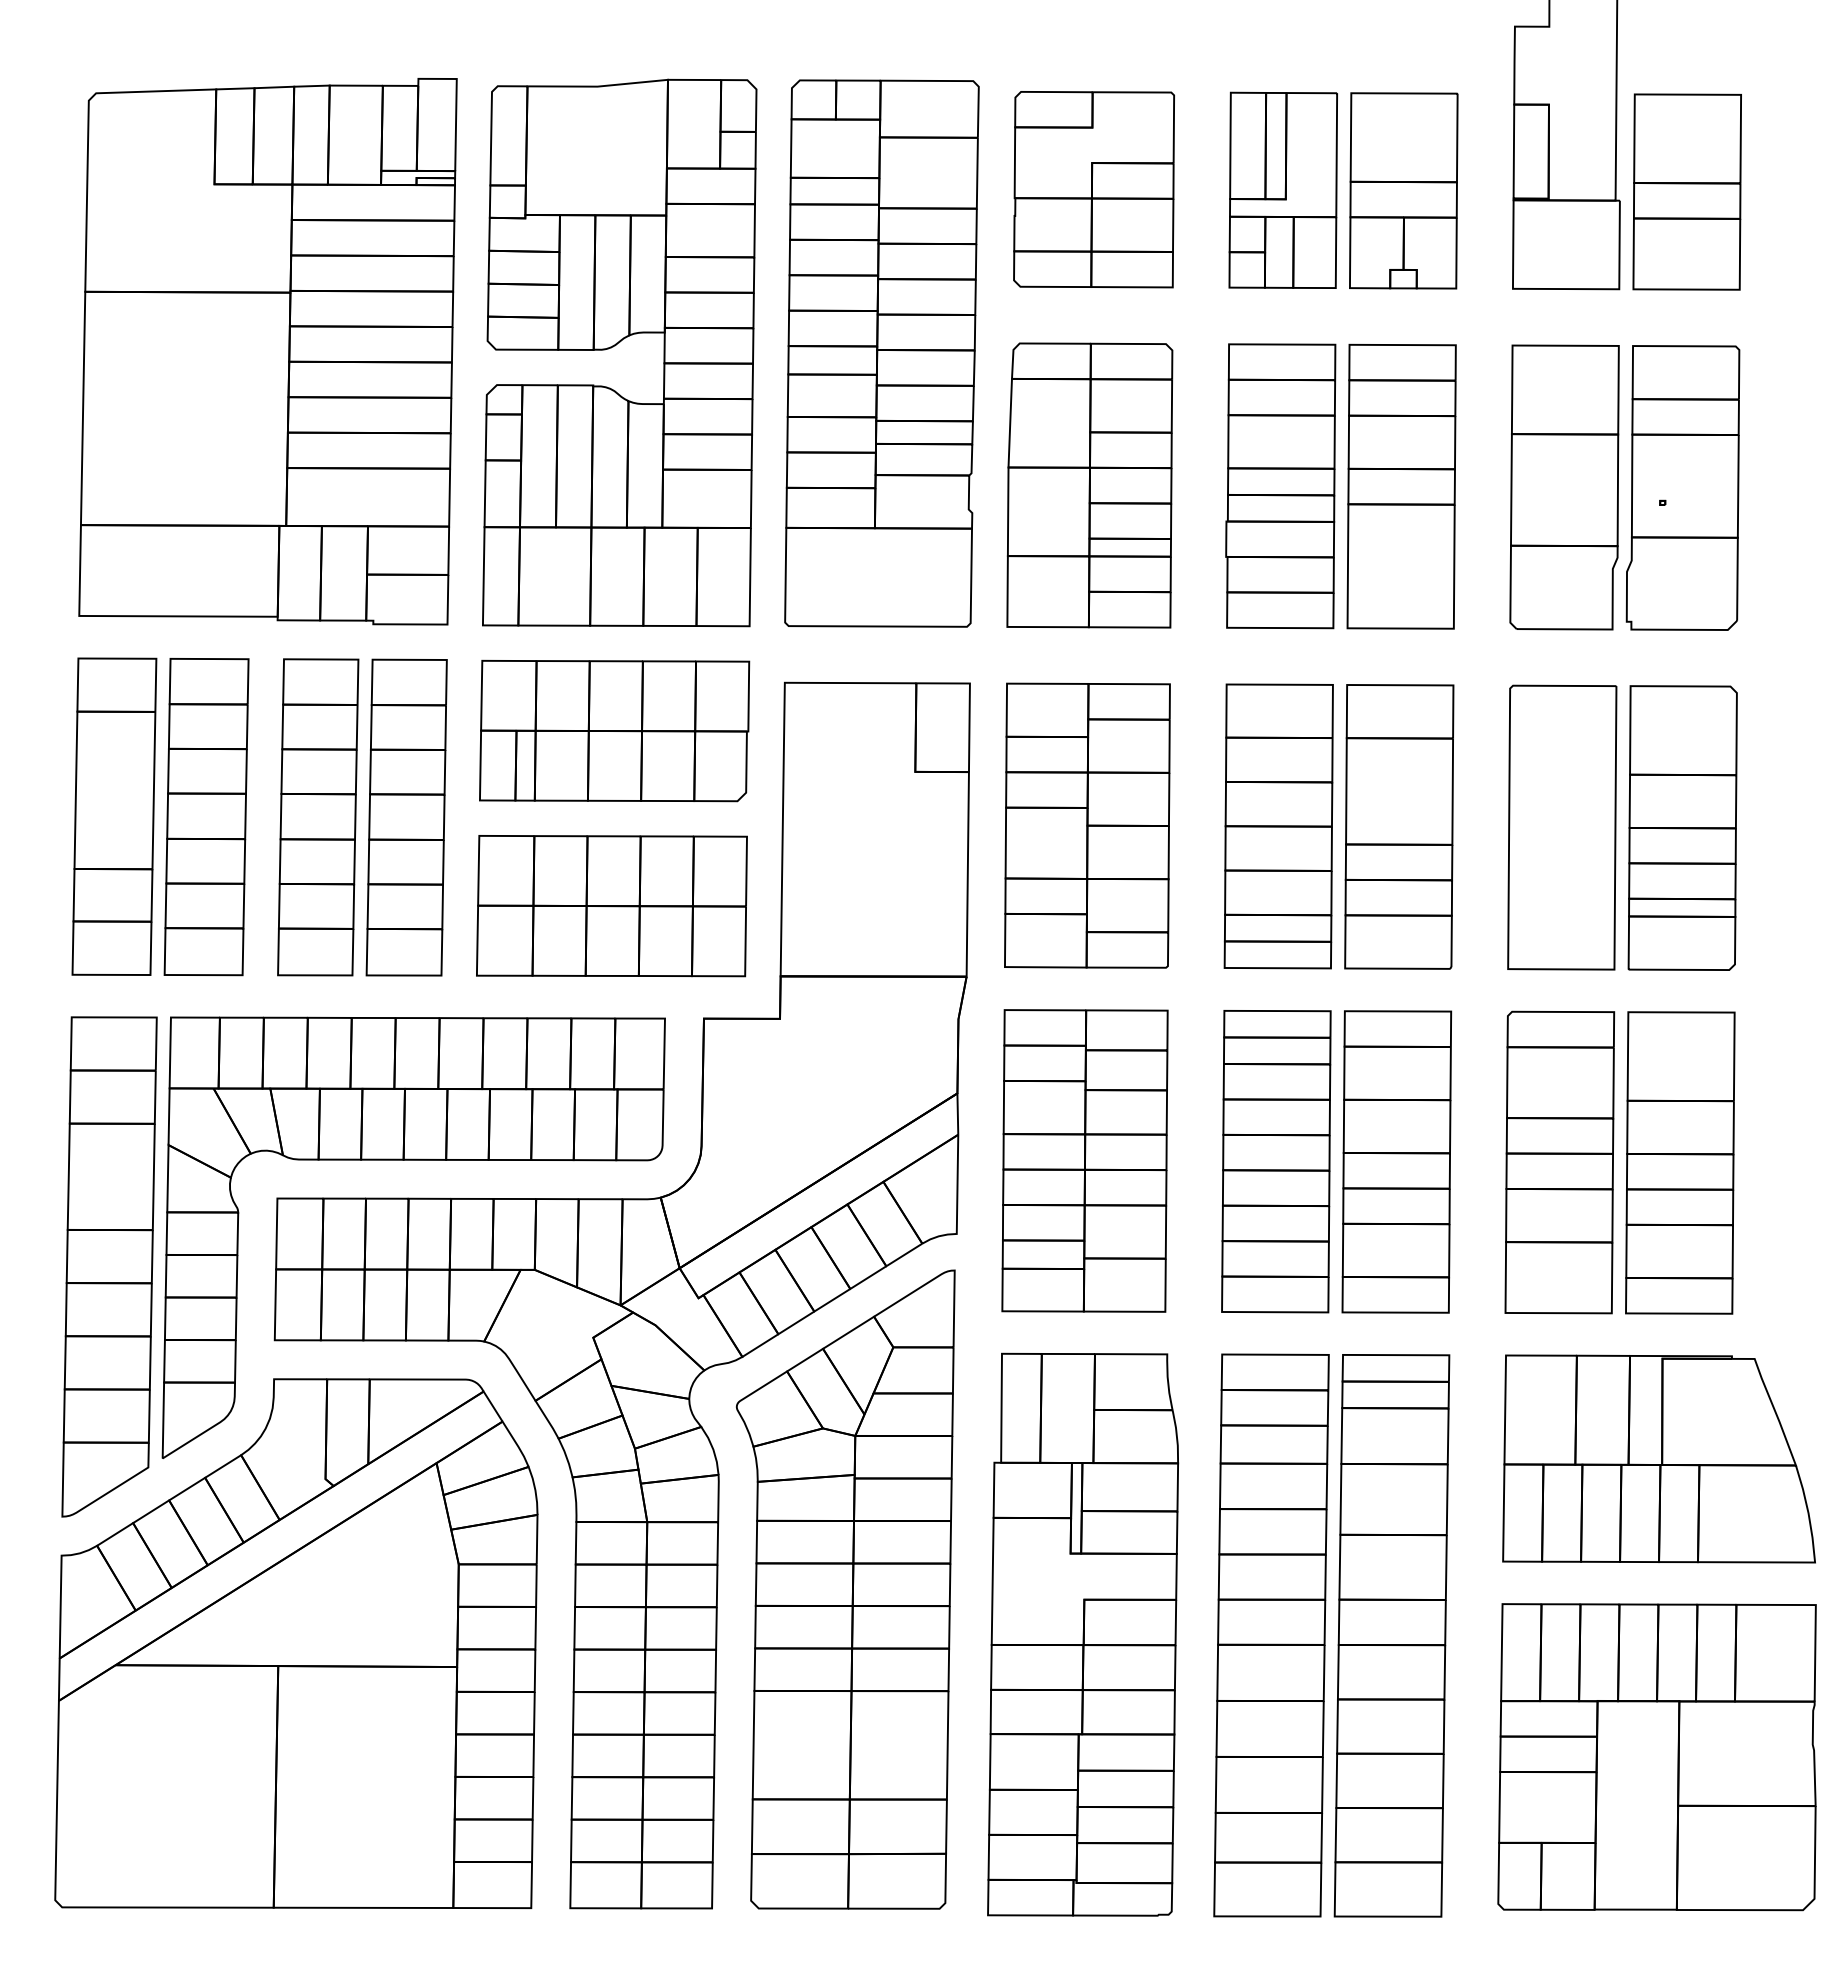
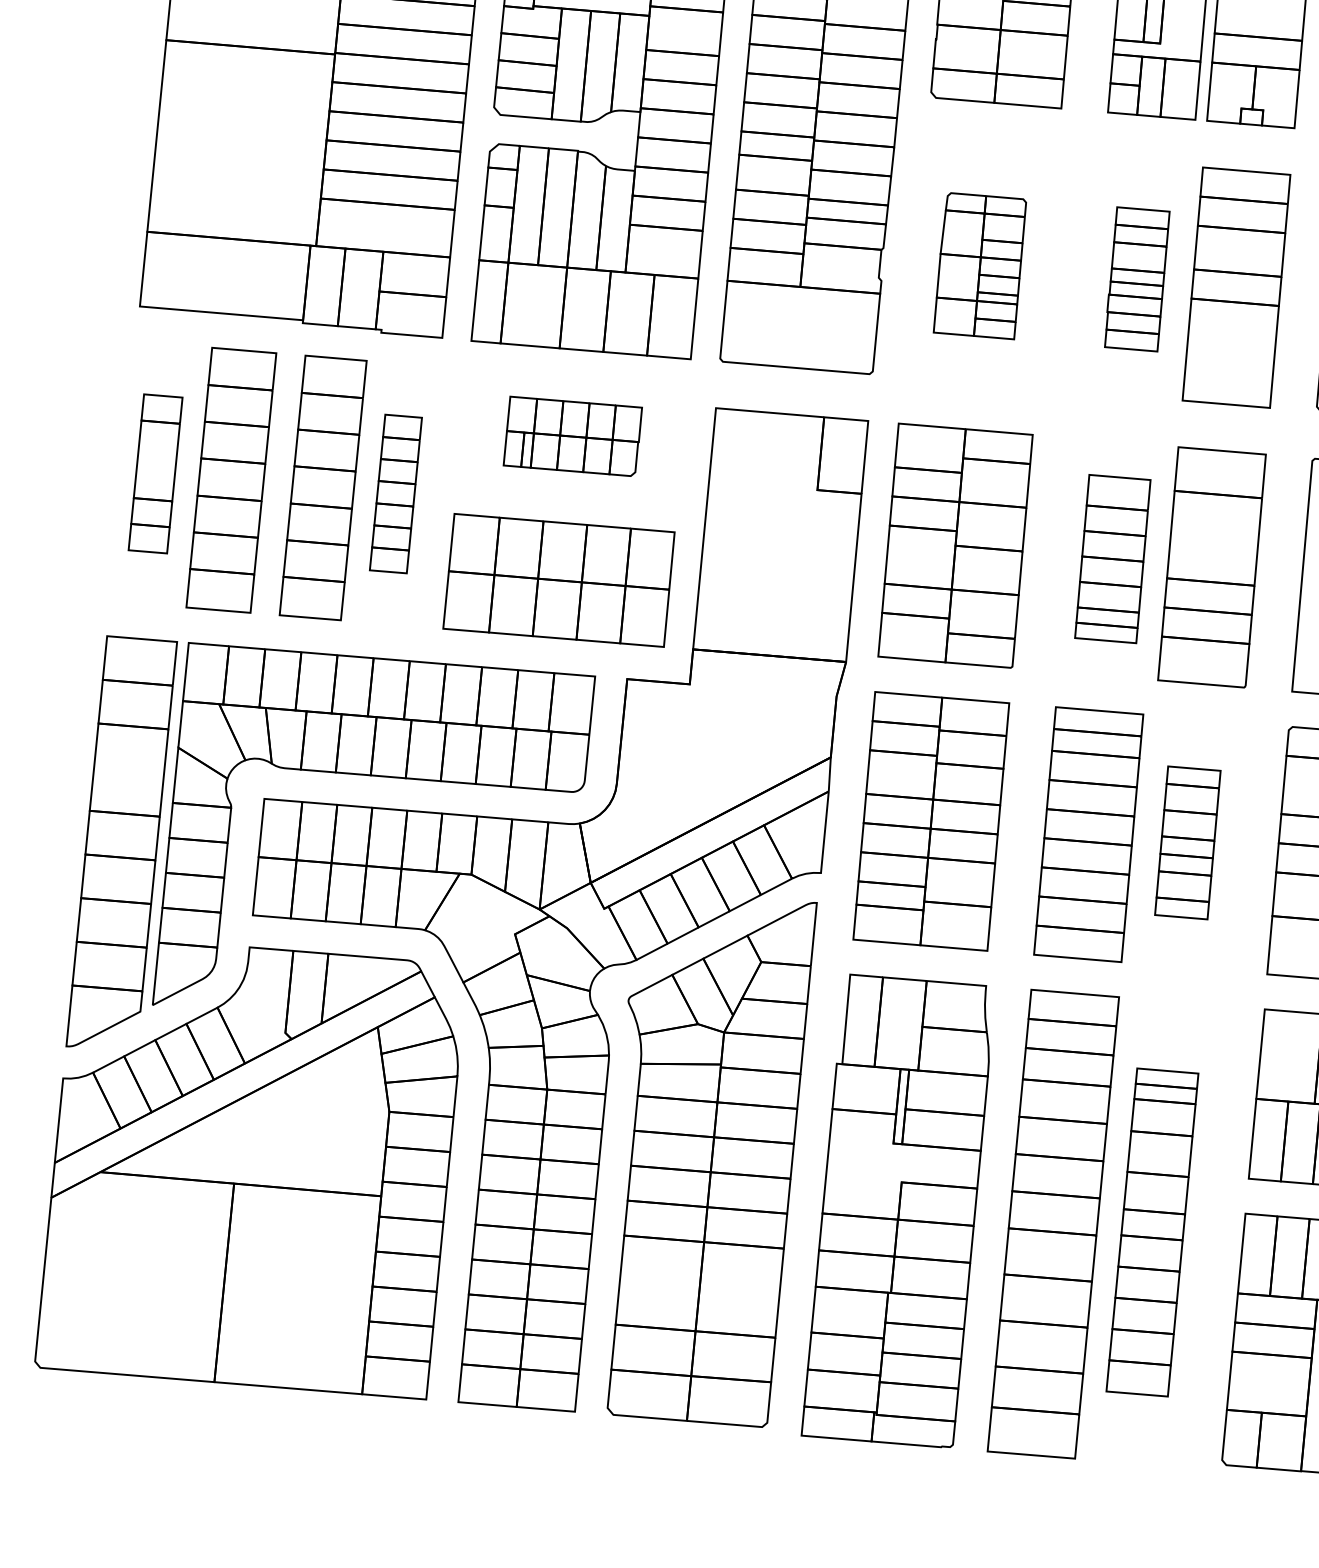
part: (1089, 485) -> (979, 266), size x0.6
part: (1280, 486) -> (1136, 279), size x0.6
part: (614, 730) -> (572, 436), size x0.6
part: (114, 816) -> (155, 473), size x0.6
part: (406, 817) -> (395, 493), size x0.6
part: (1278, 826) -> (1112, 559), size x0.7
part: (1396, 1161) -> (1187, 842), size x0.6
part: (1391, 1635) -> (1152, 1232), size x0.7

